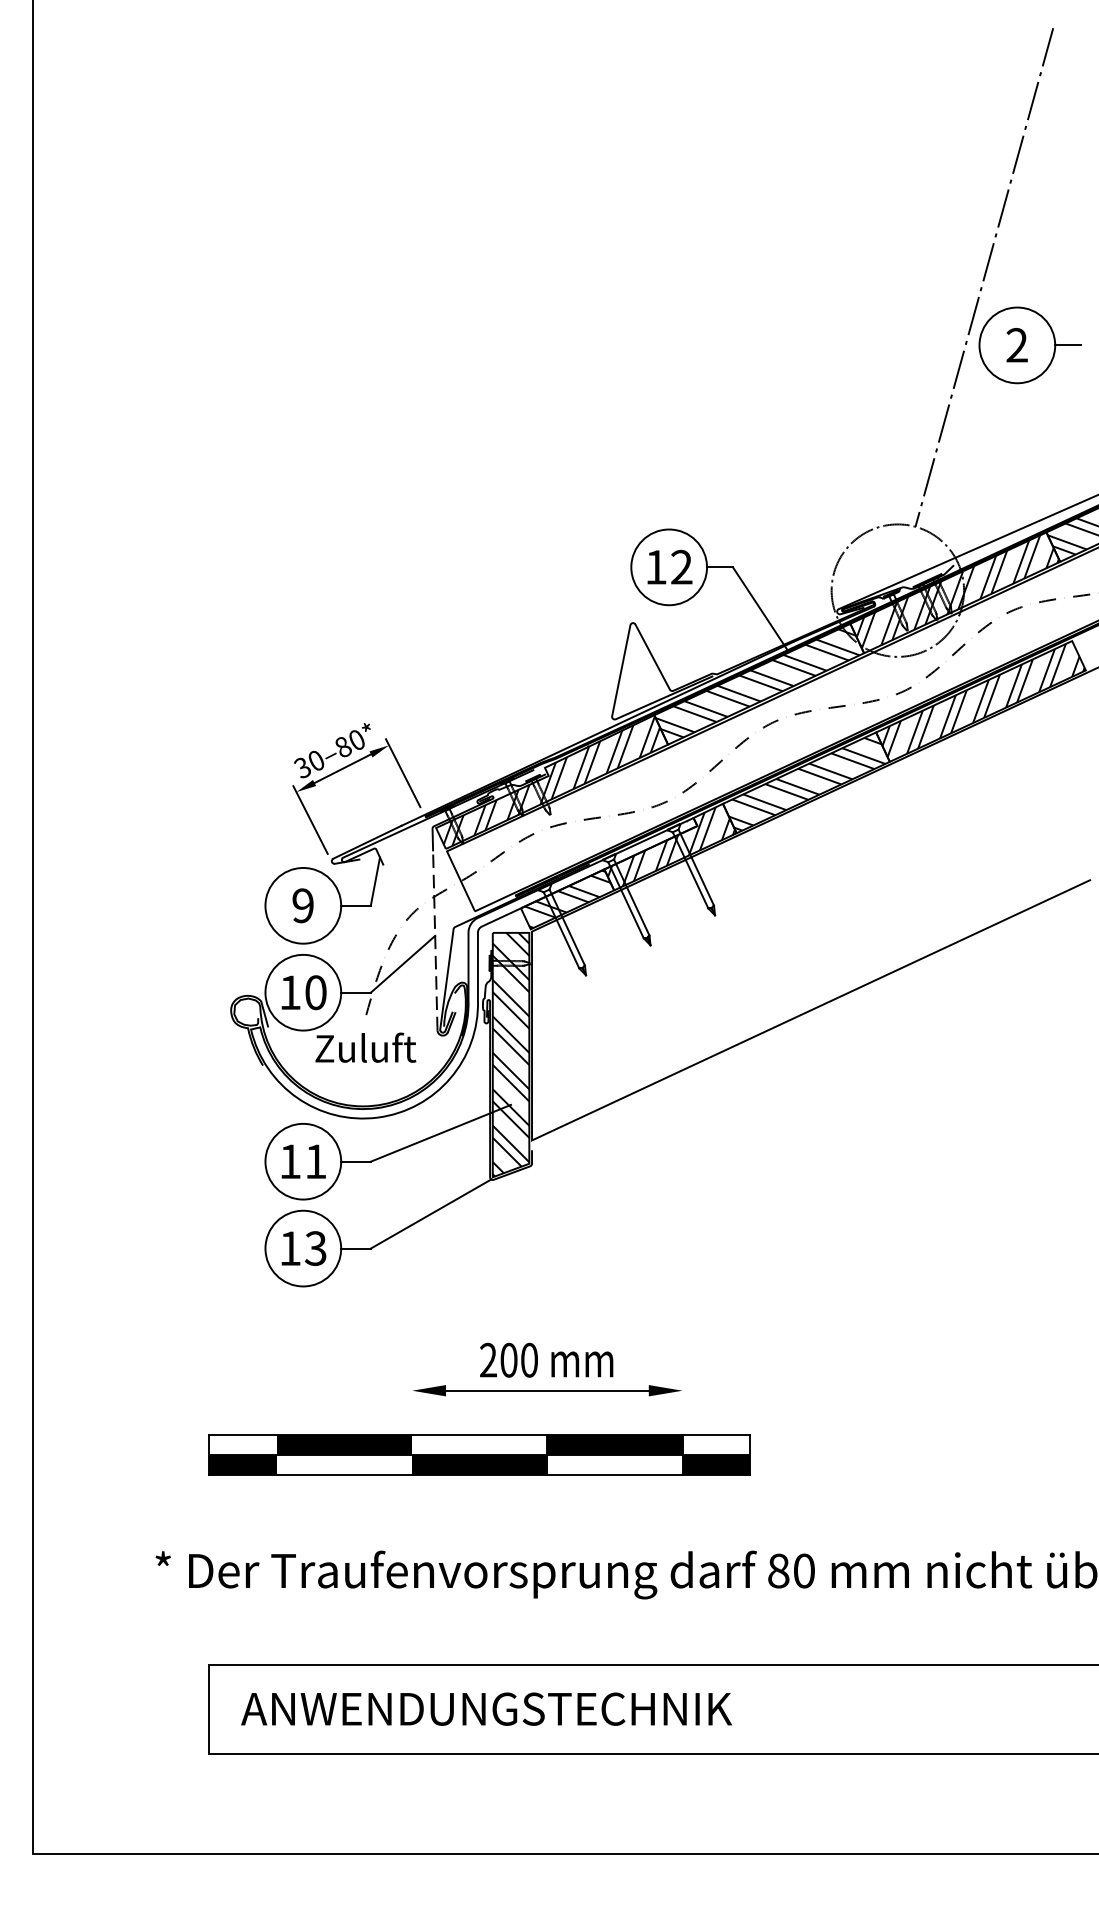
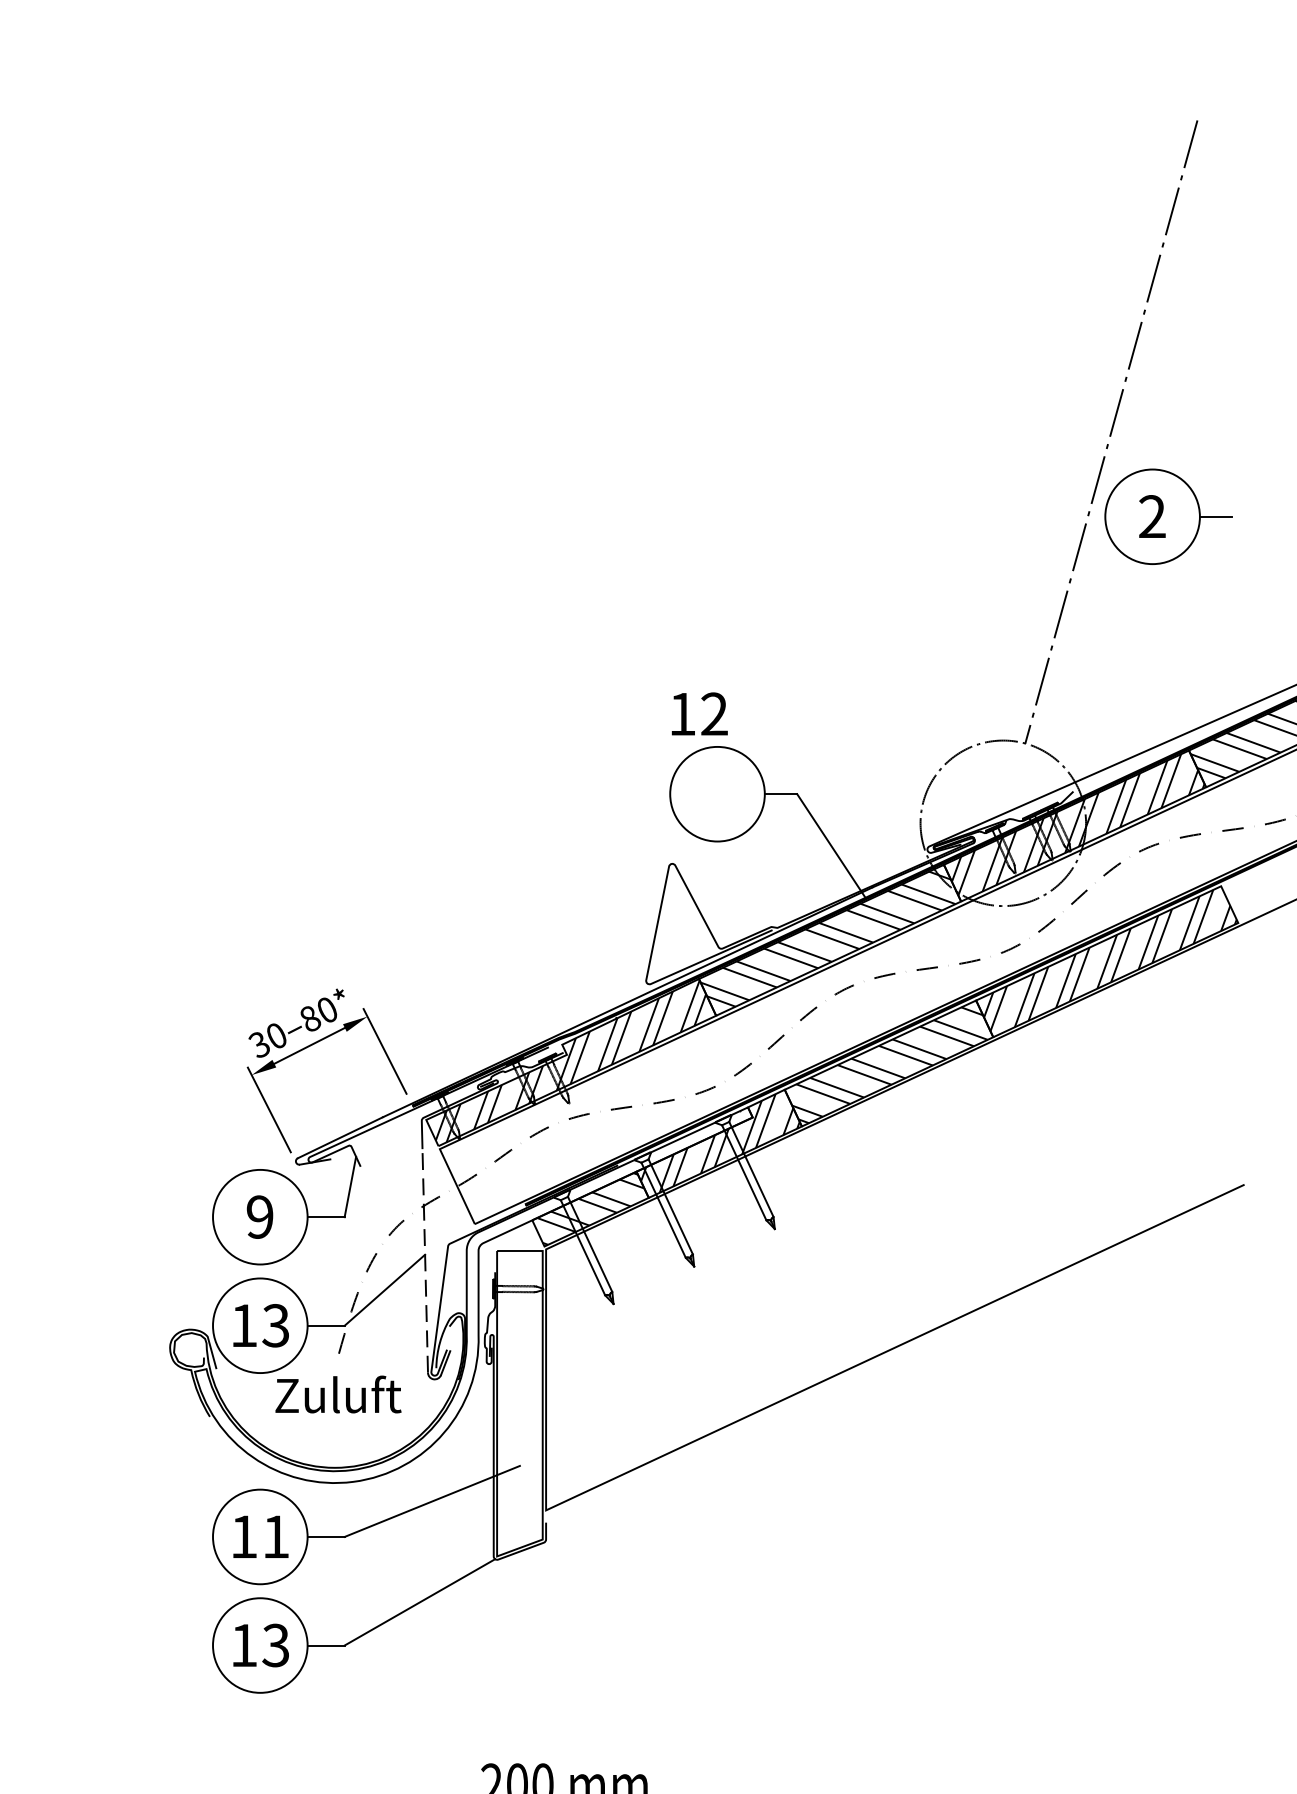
text: (669, 567) -> (699, 714), moved
text: (315, 992) -> (275, 1325), 10 -> 13
hatch: (510, 1054) -> (519, 1402), removed

